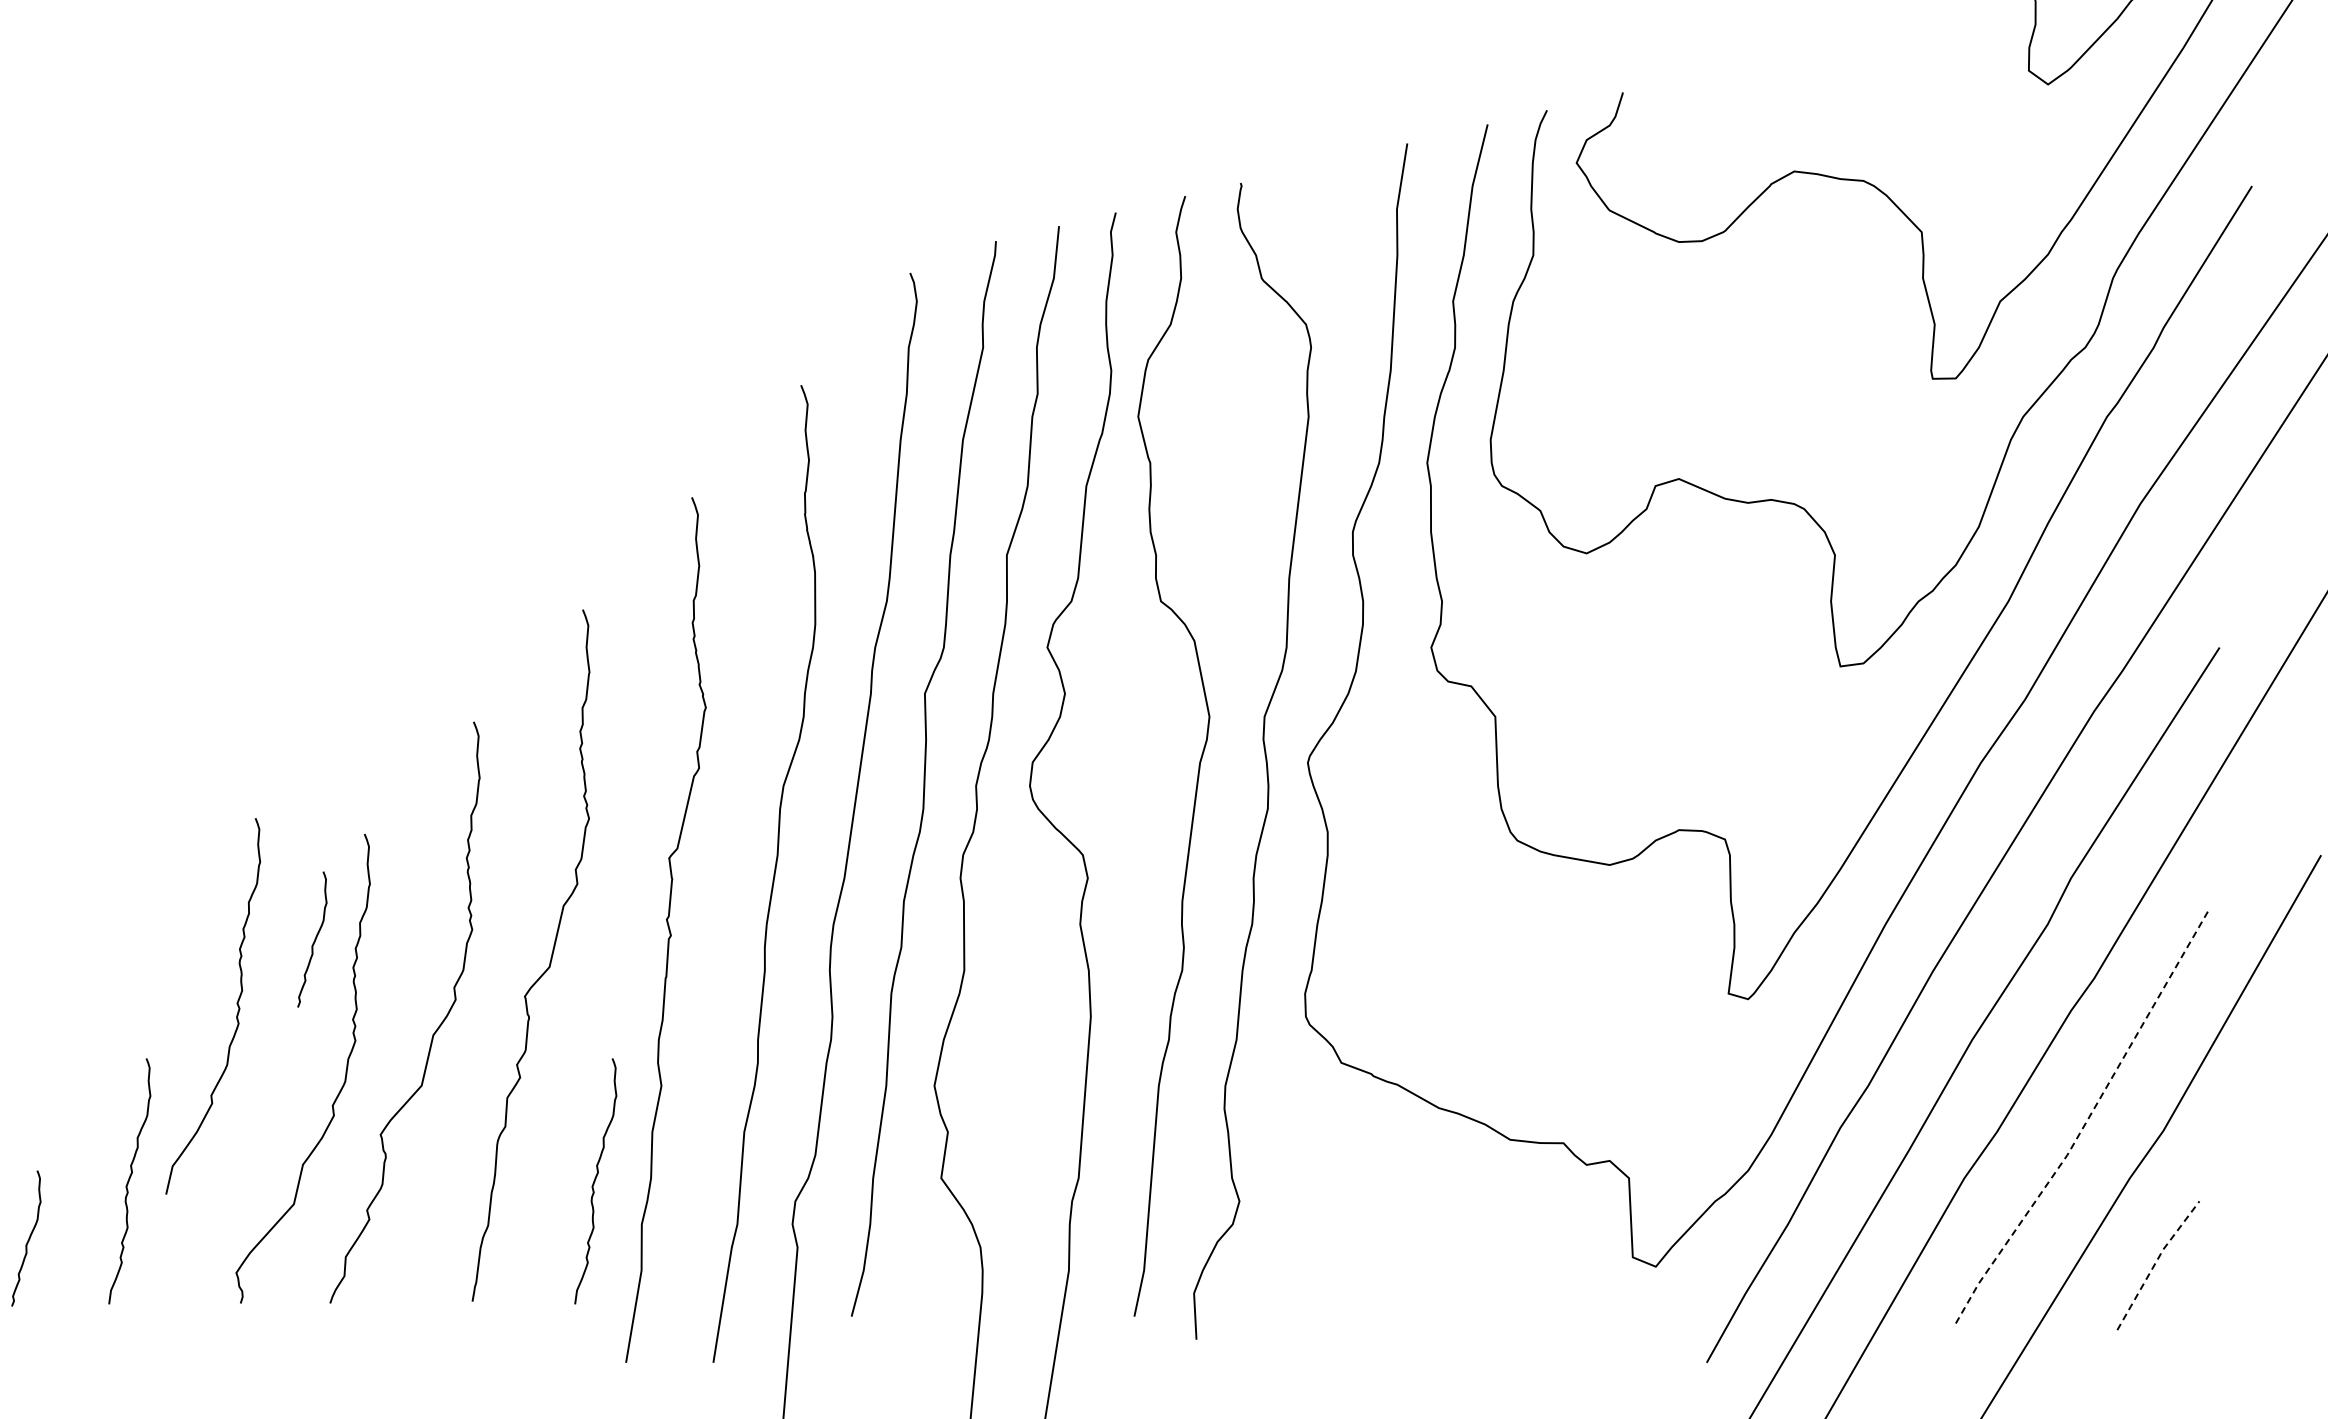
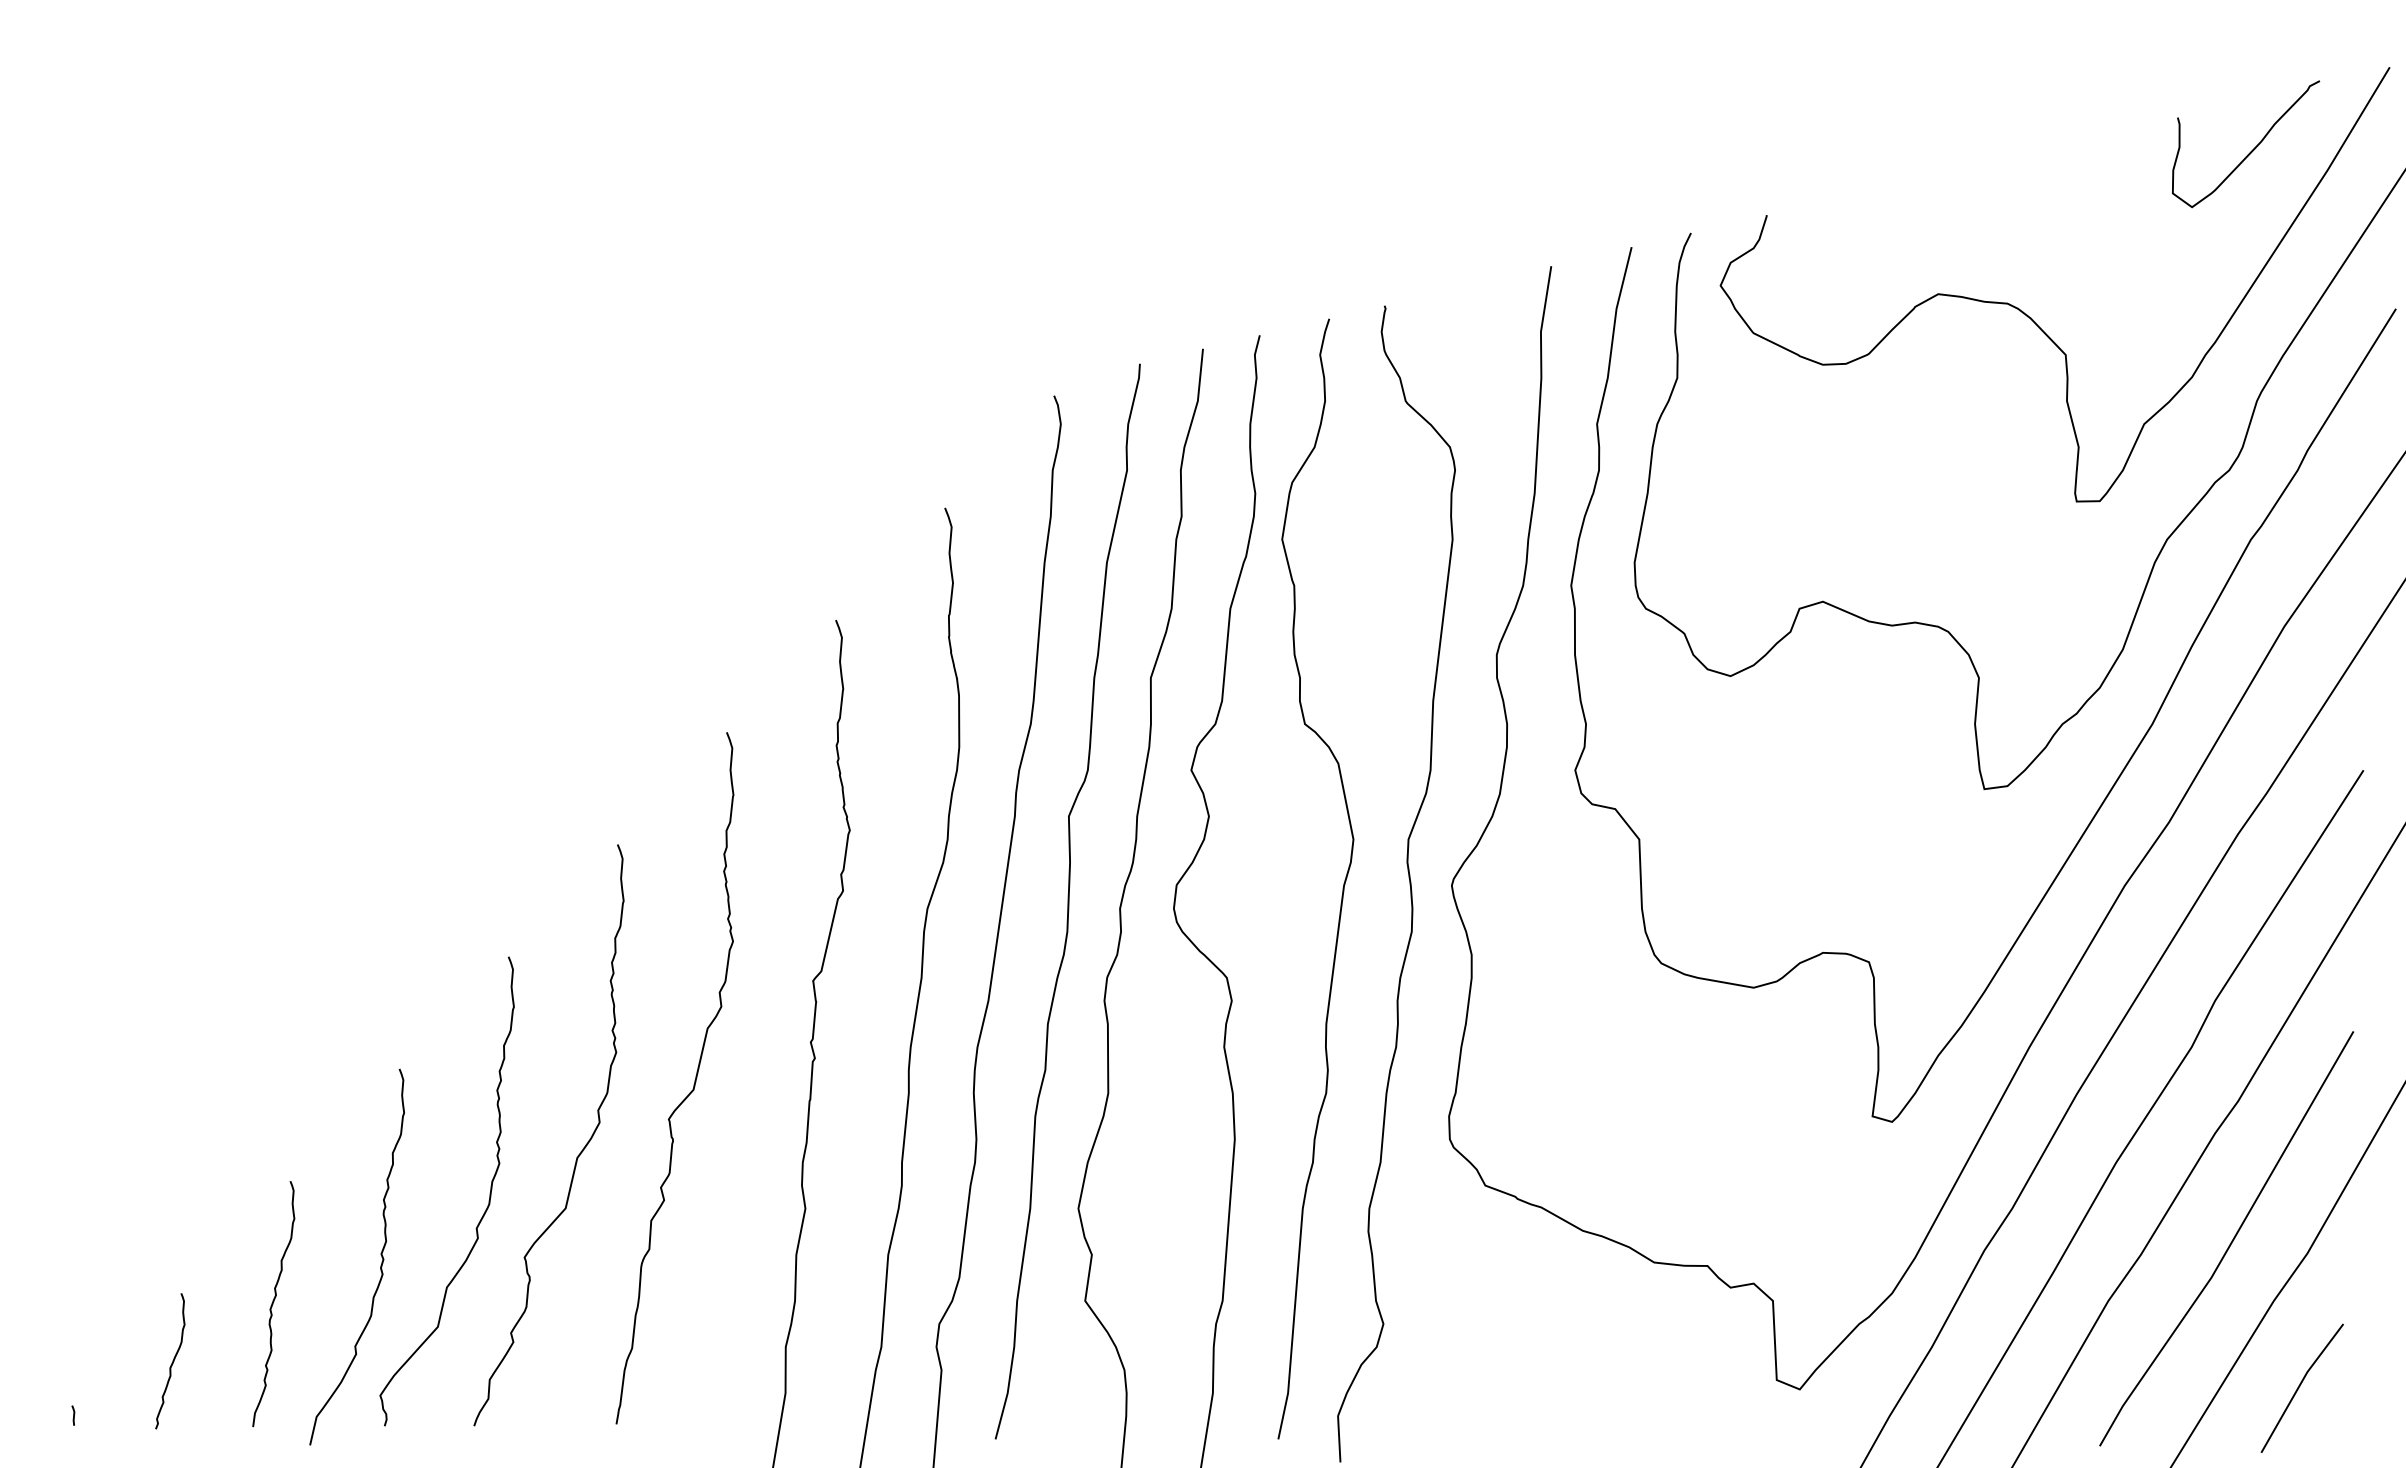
curve: (314, 939) -> (458, 1062), removed
curve: (236, 1003) -> (380, 1254), moved
line: (2087, 1120) -> (2231, 1243), dashed -> solid
curve: (595, 1181) -> (739, 1304), removed
line: (2155, 1262) -> (2299, 1385), dashed -> solid

